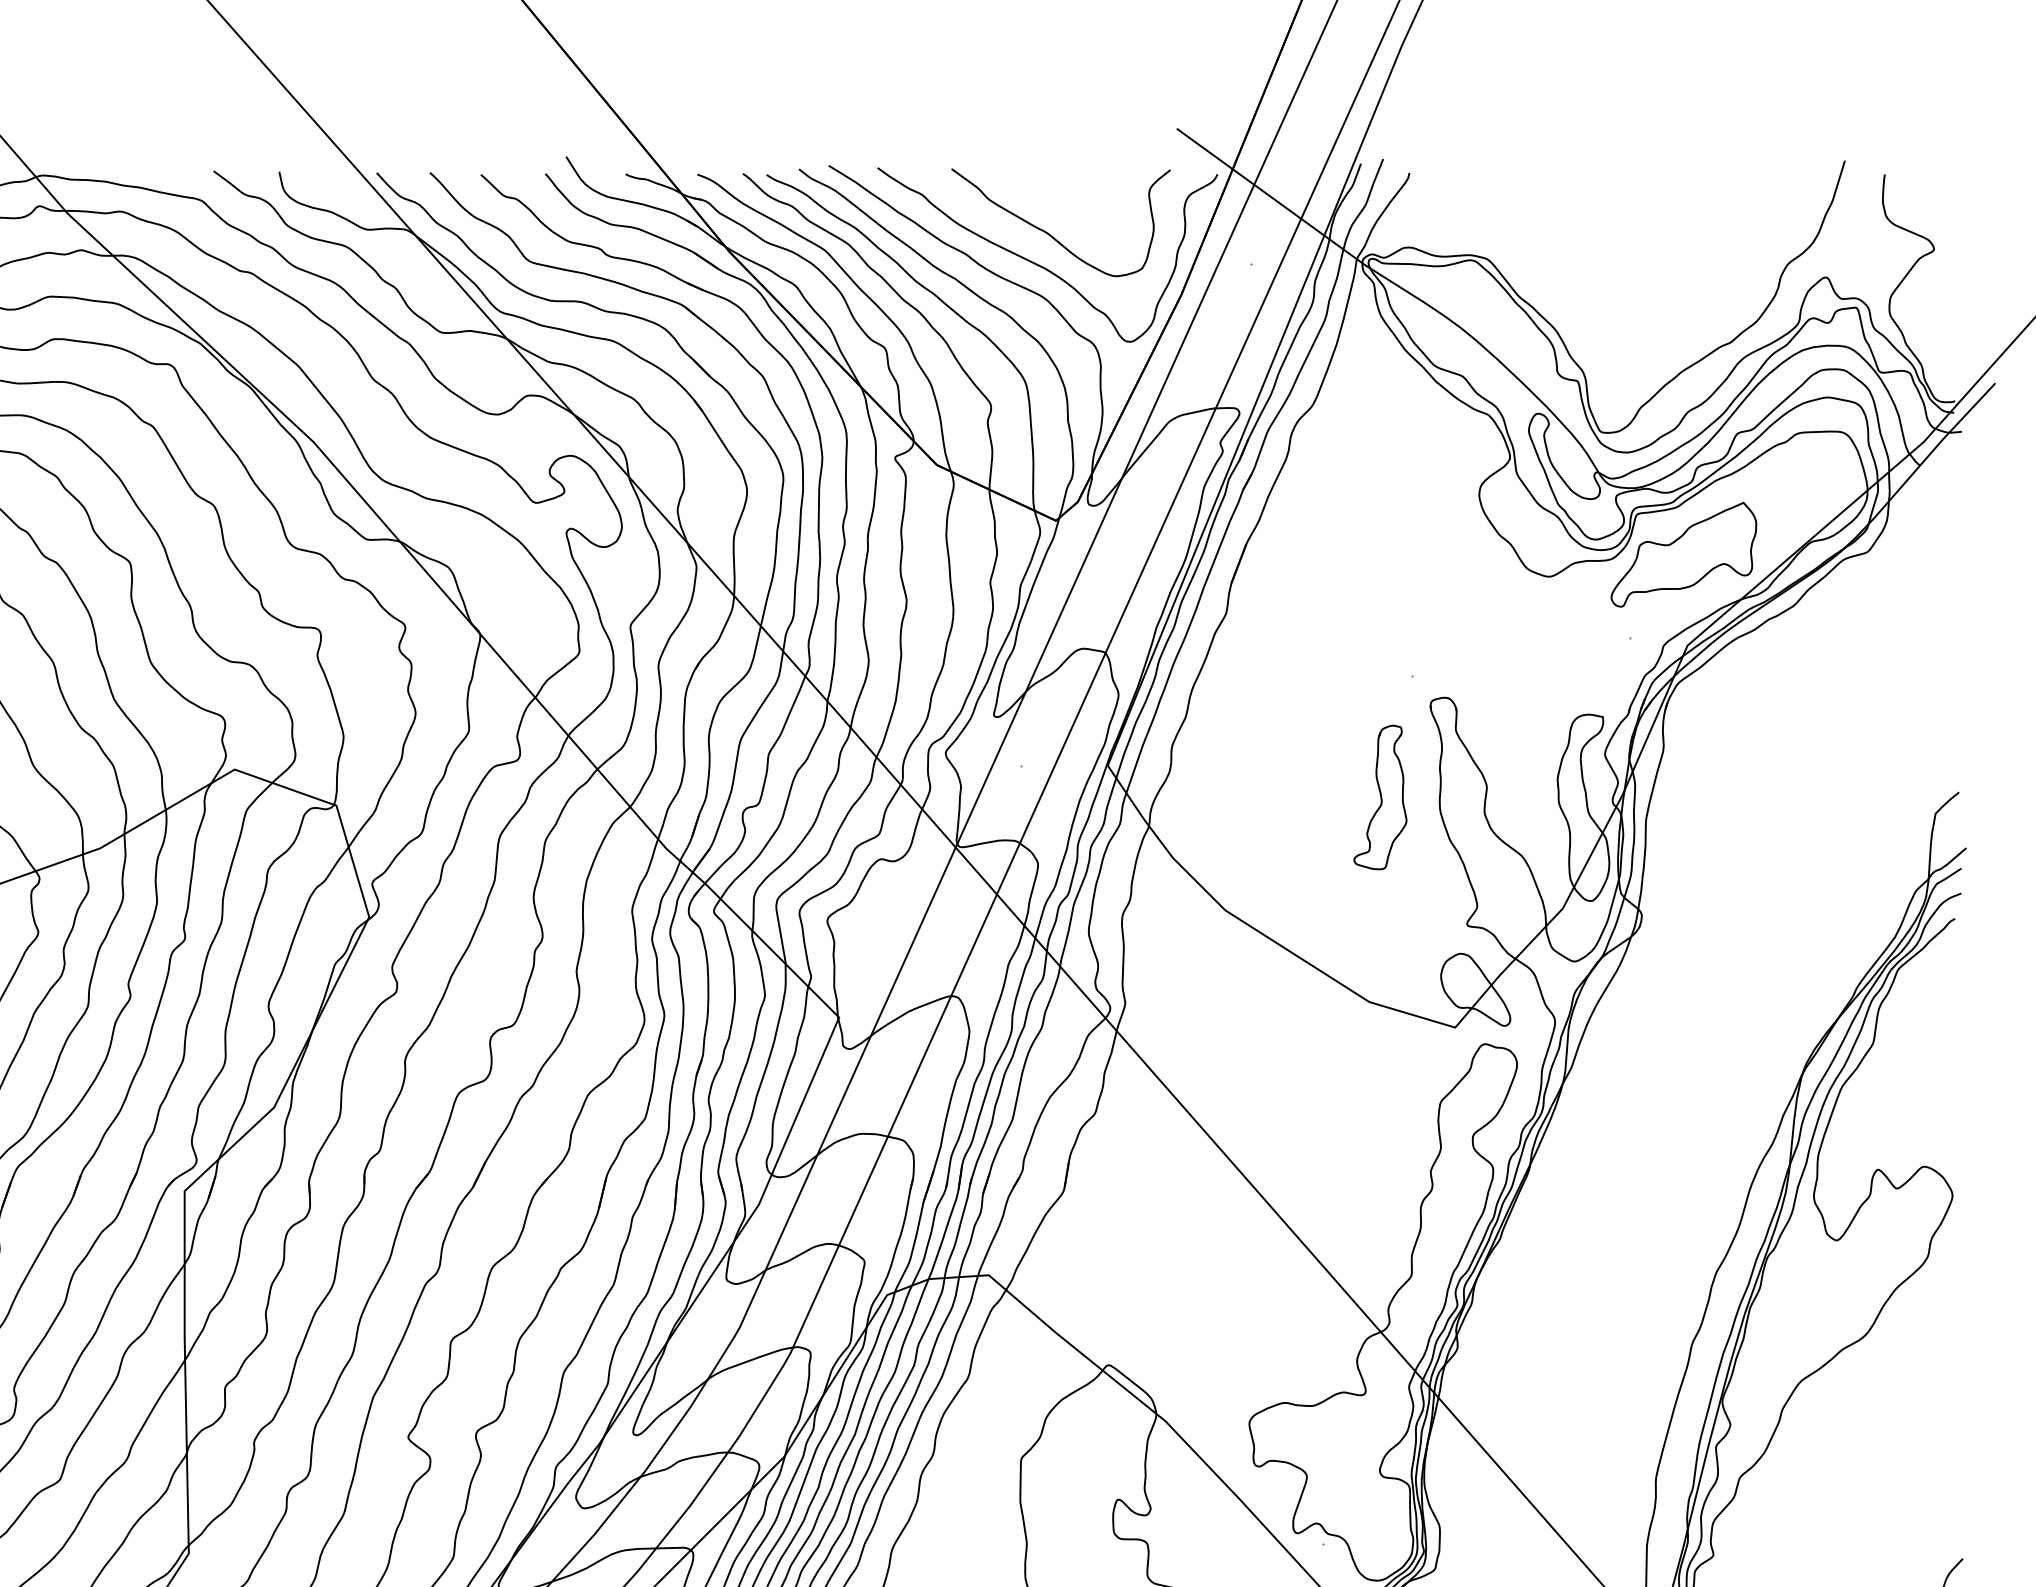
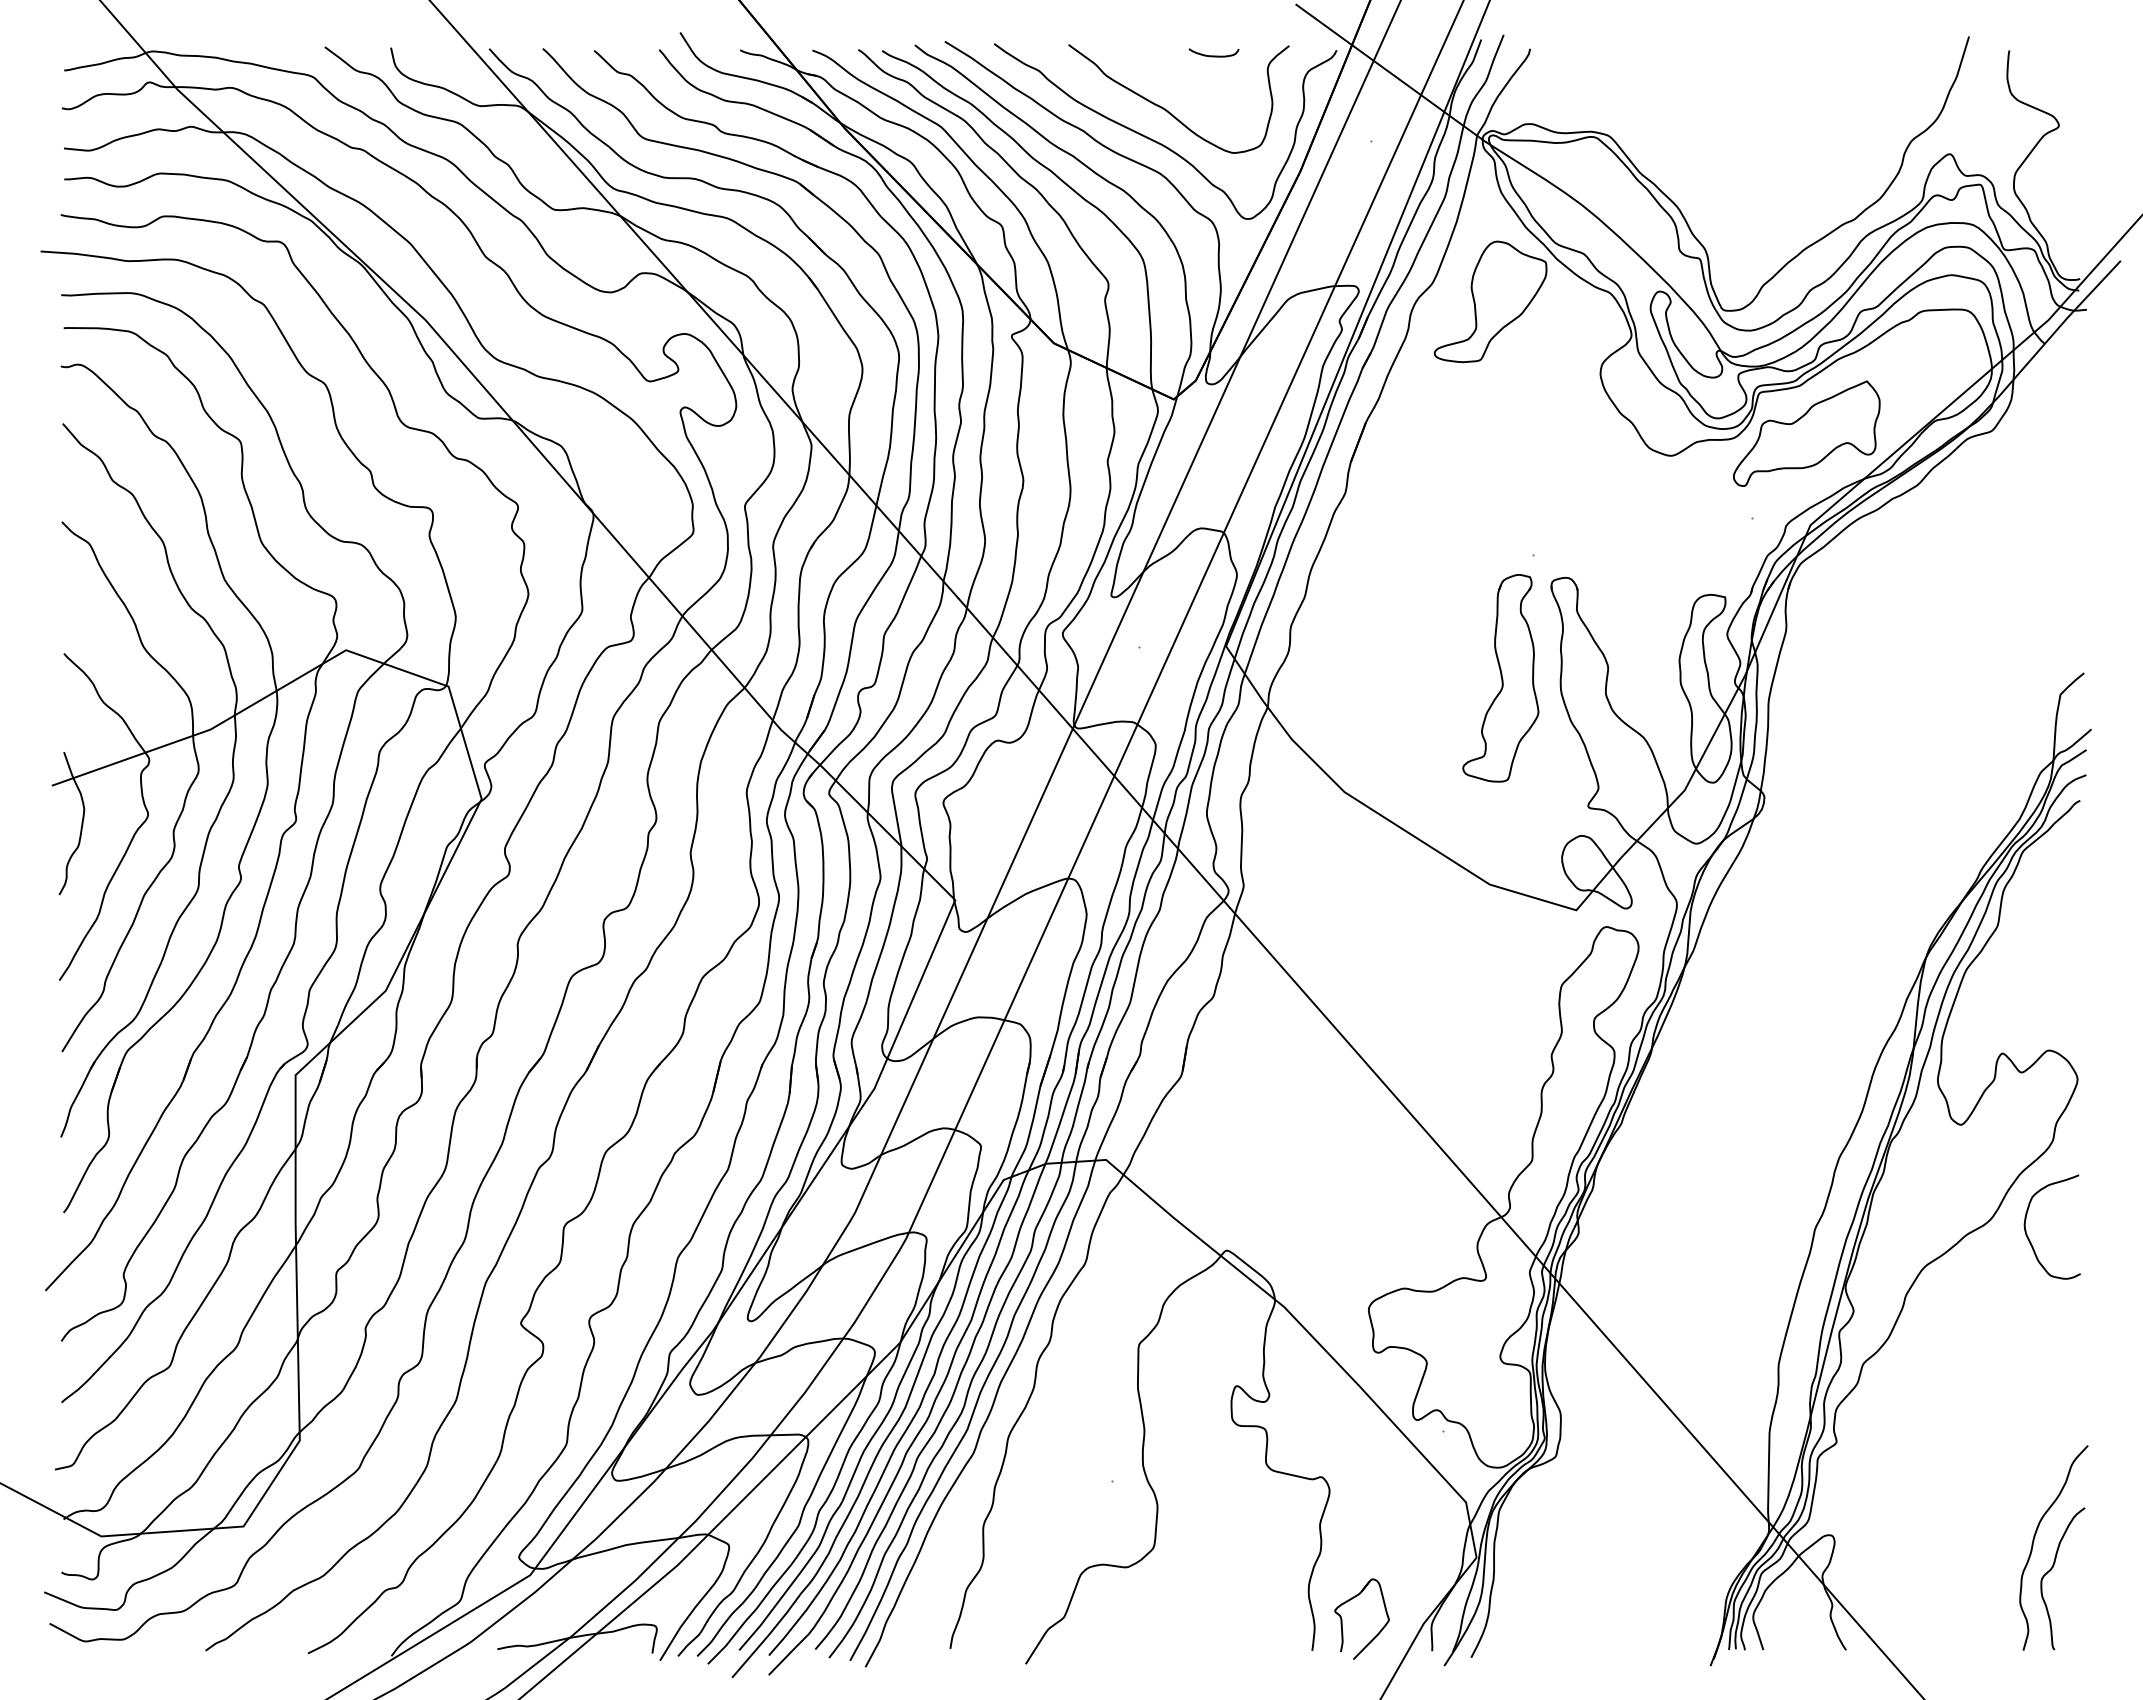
curve: (1095, 179) -> (1213, 55), added
part: (1370, 423) -> (1490, 301), added
part: (1380, 797) -> (1500, 678), size x1.43
curve: (1904, 1353) -> (2029, 1238), added

